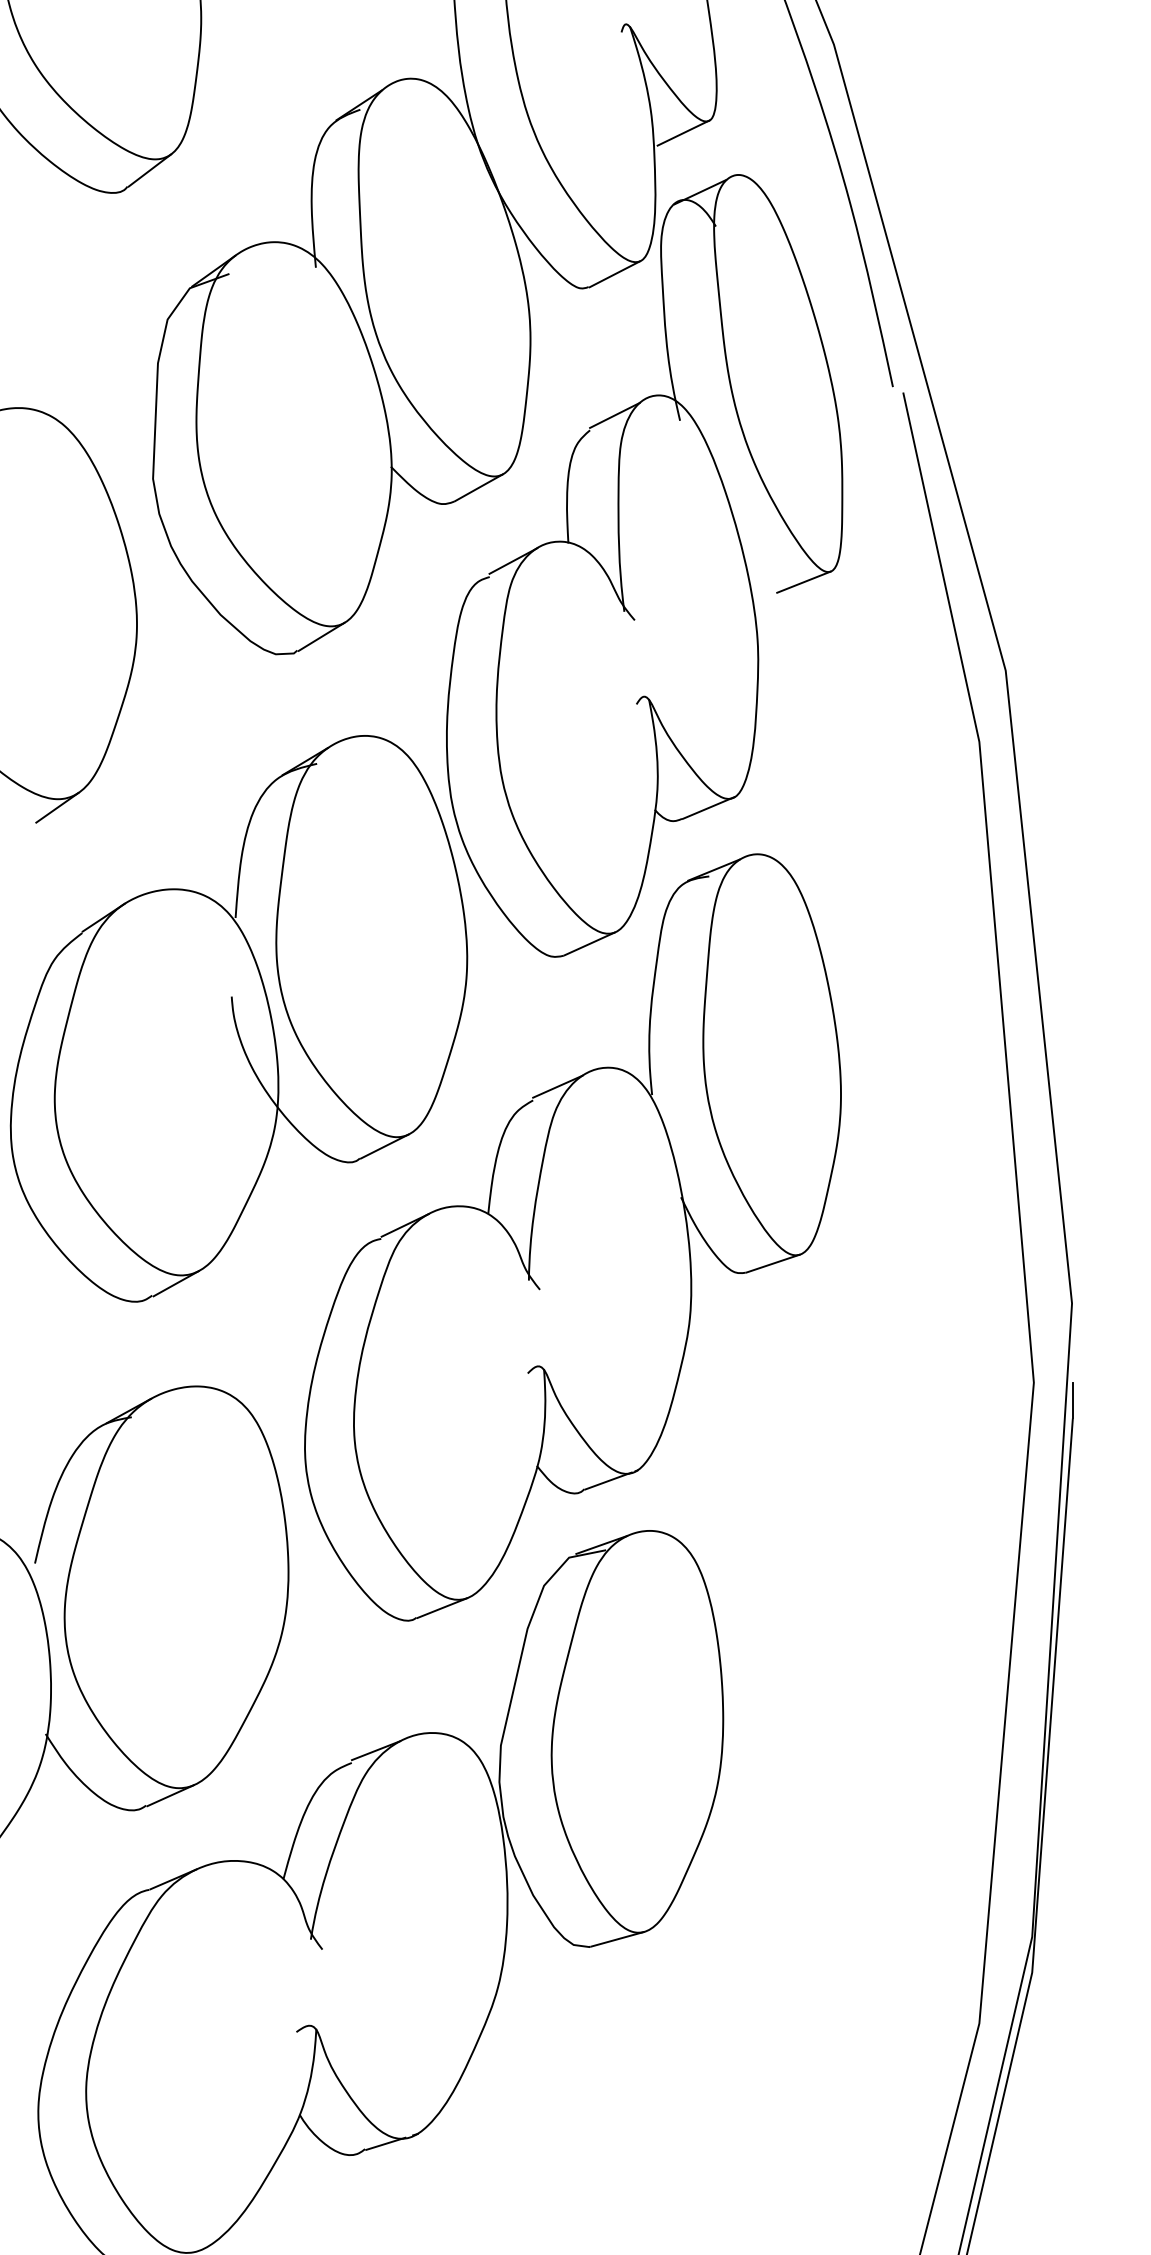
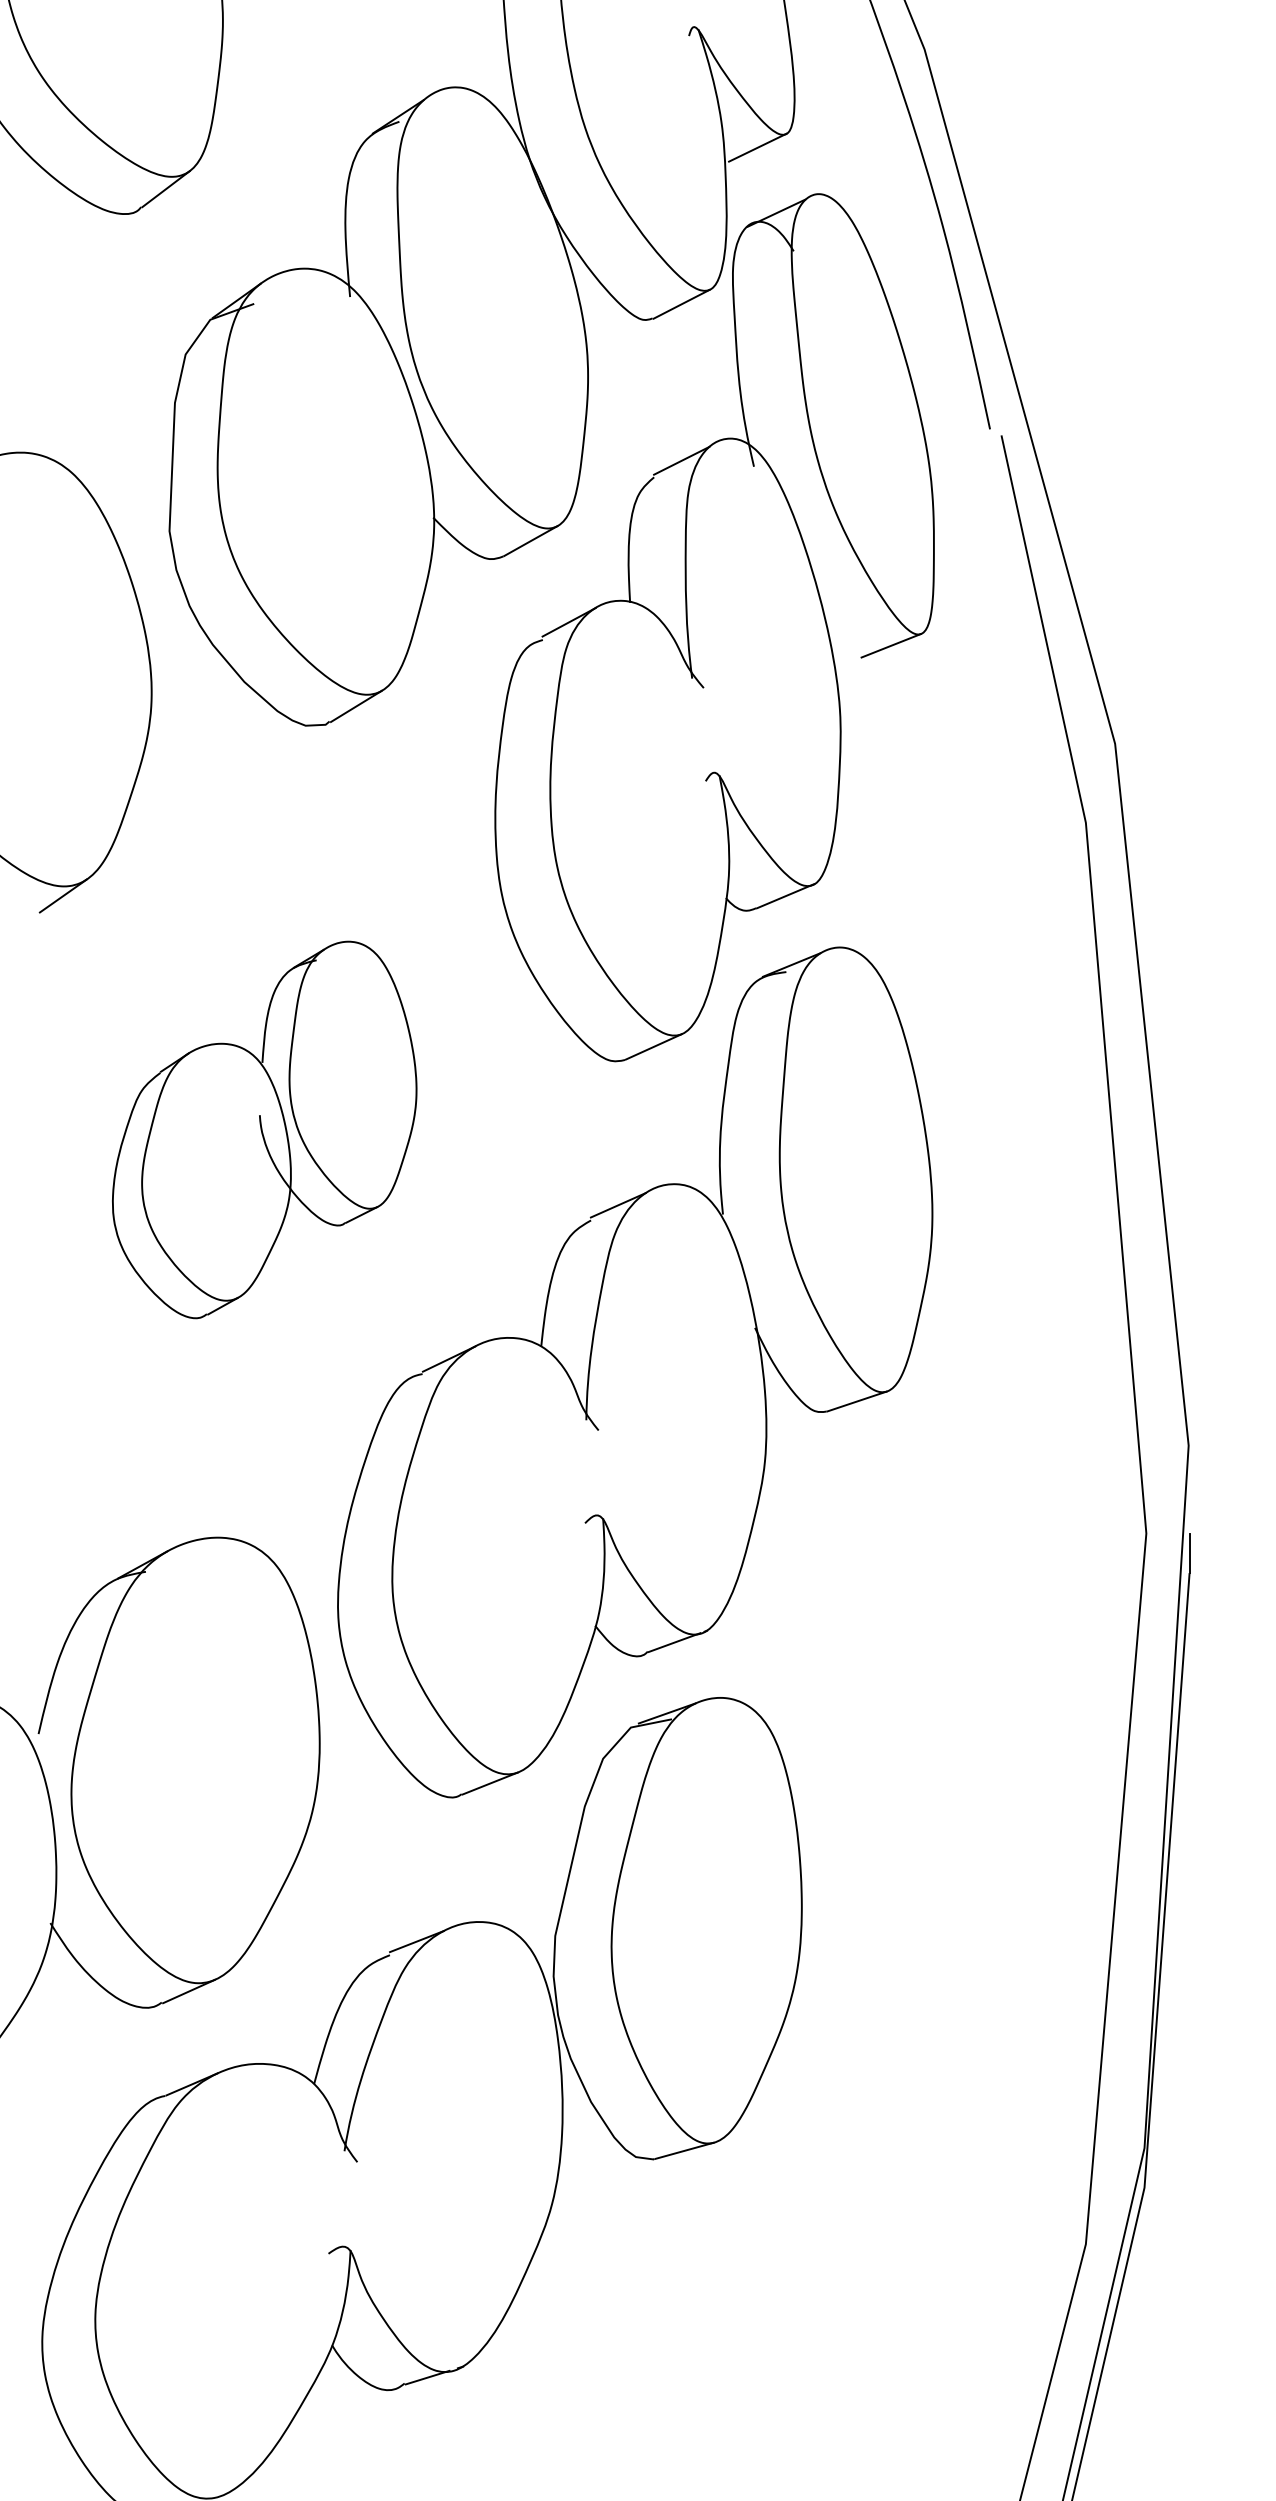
part: (238, 1018) -> (264, 1129), size x0.6

